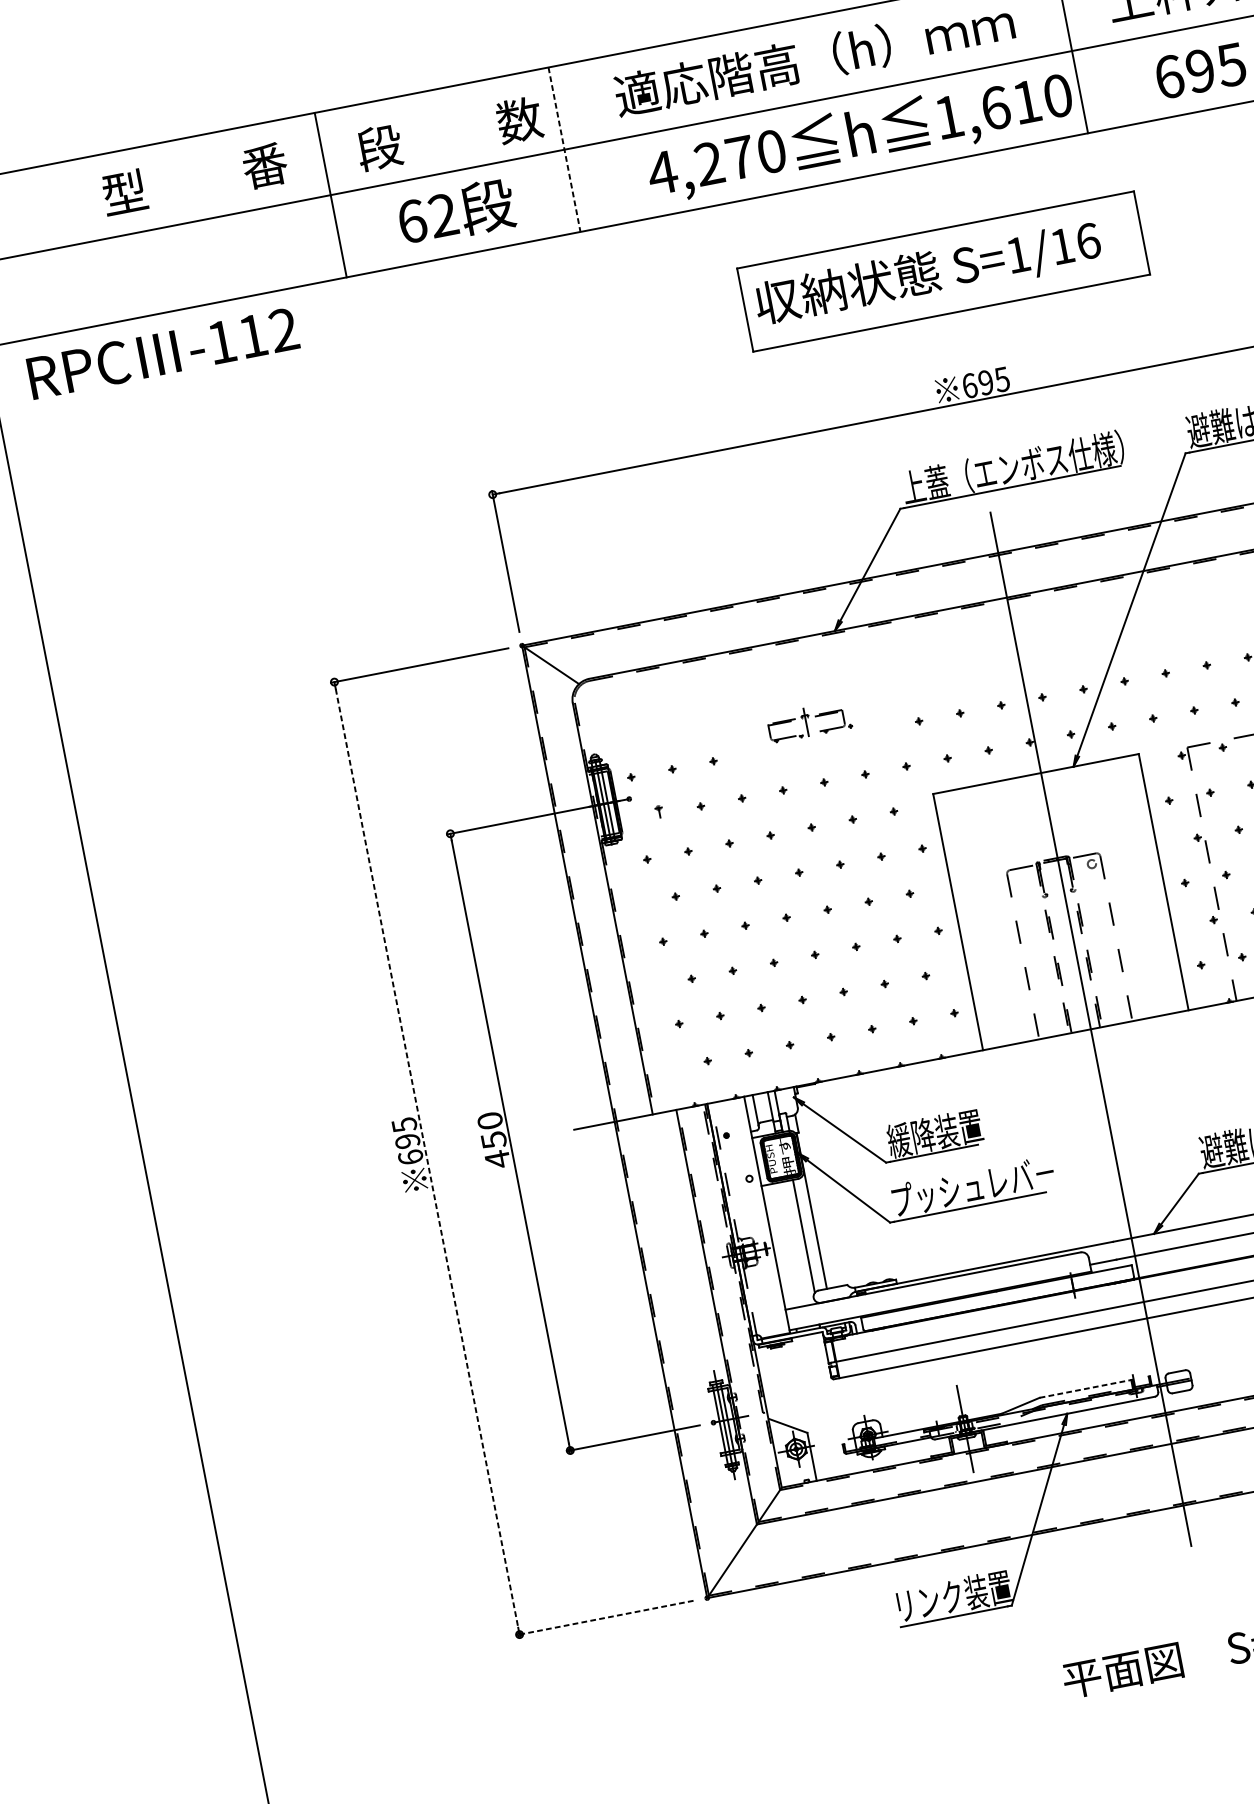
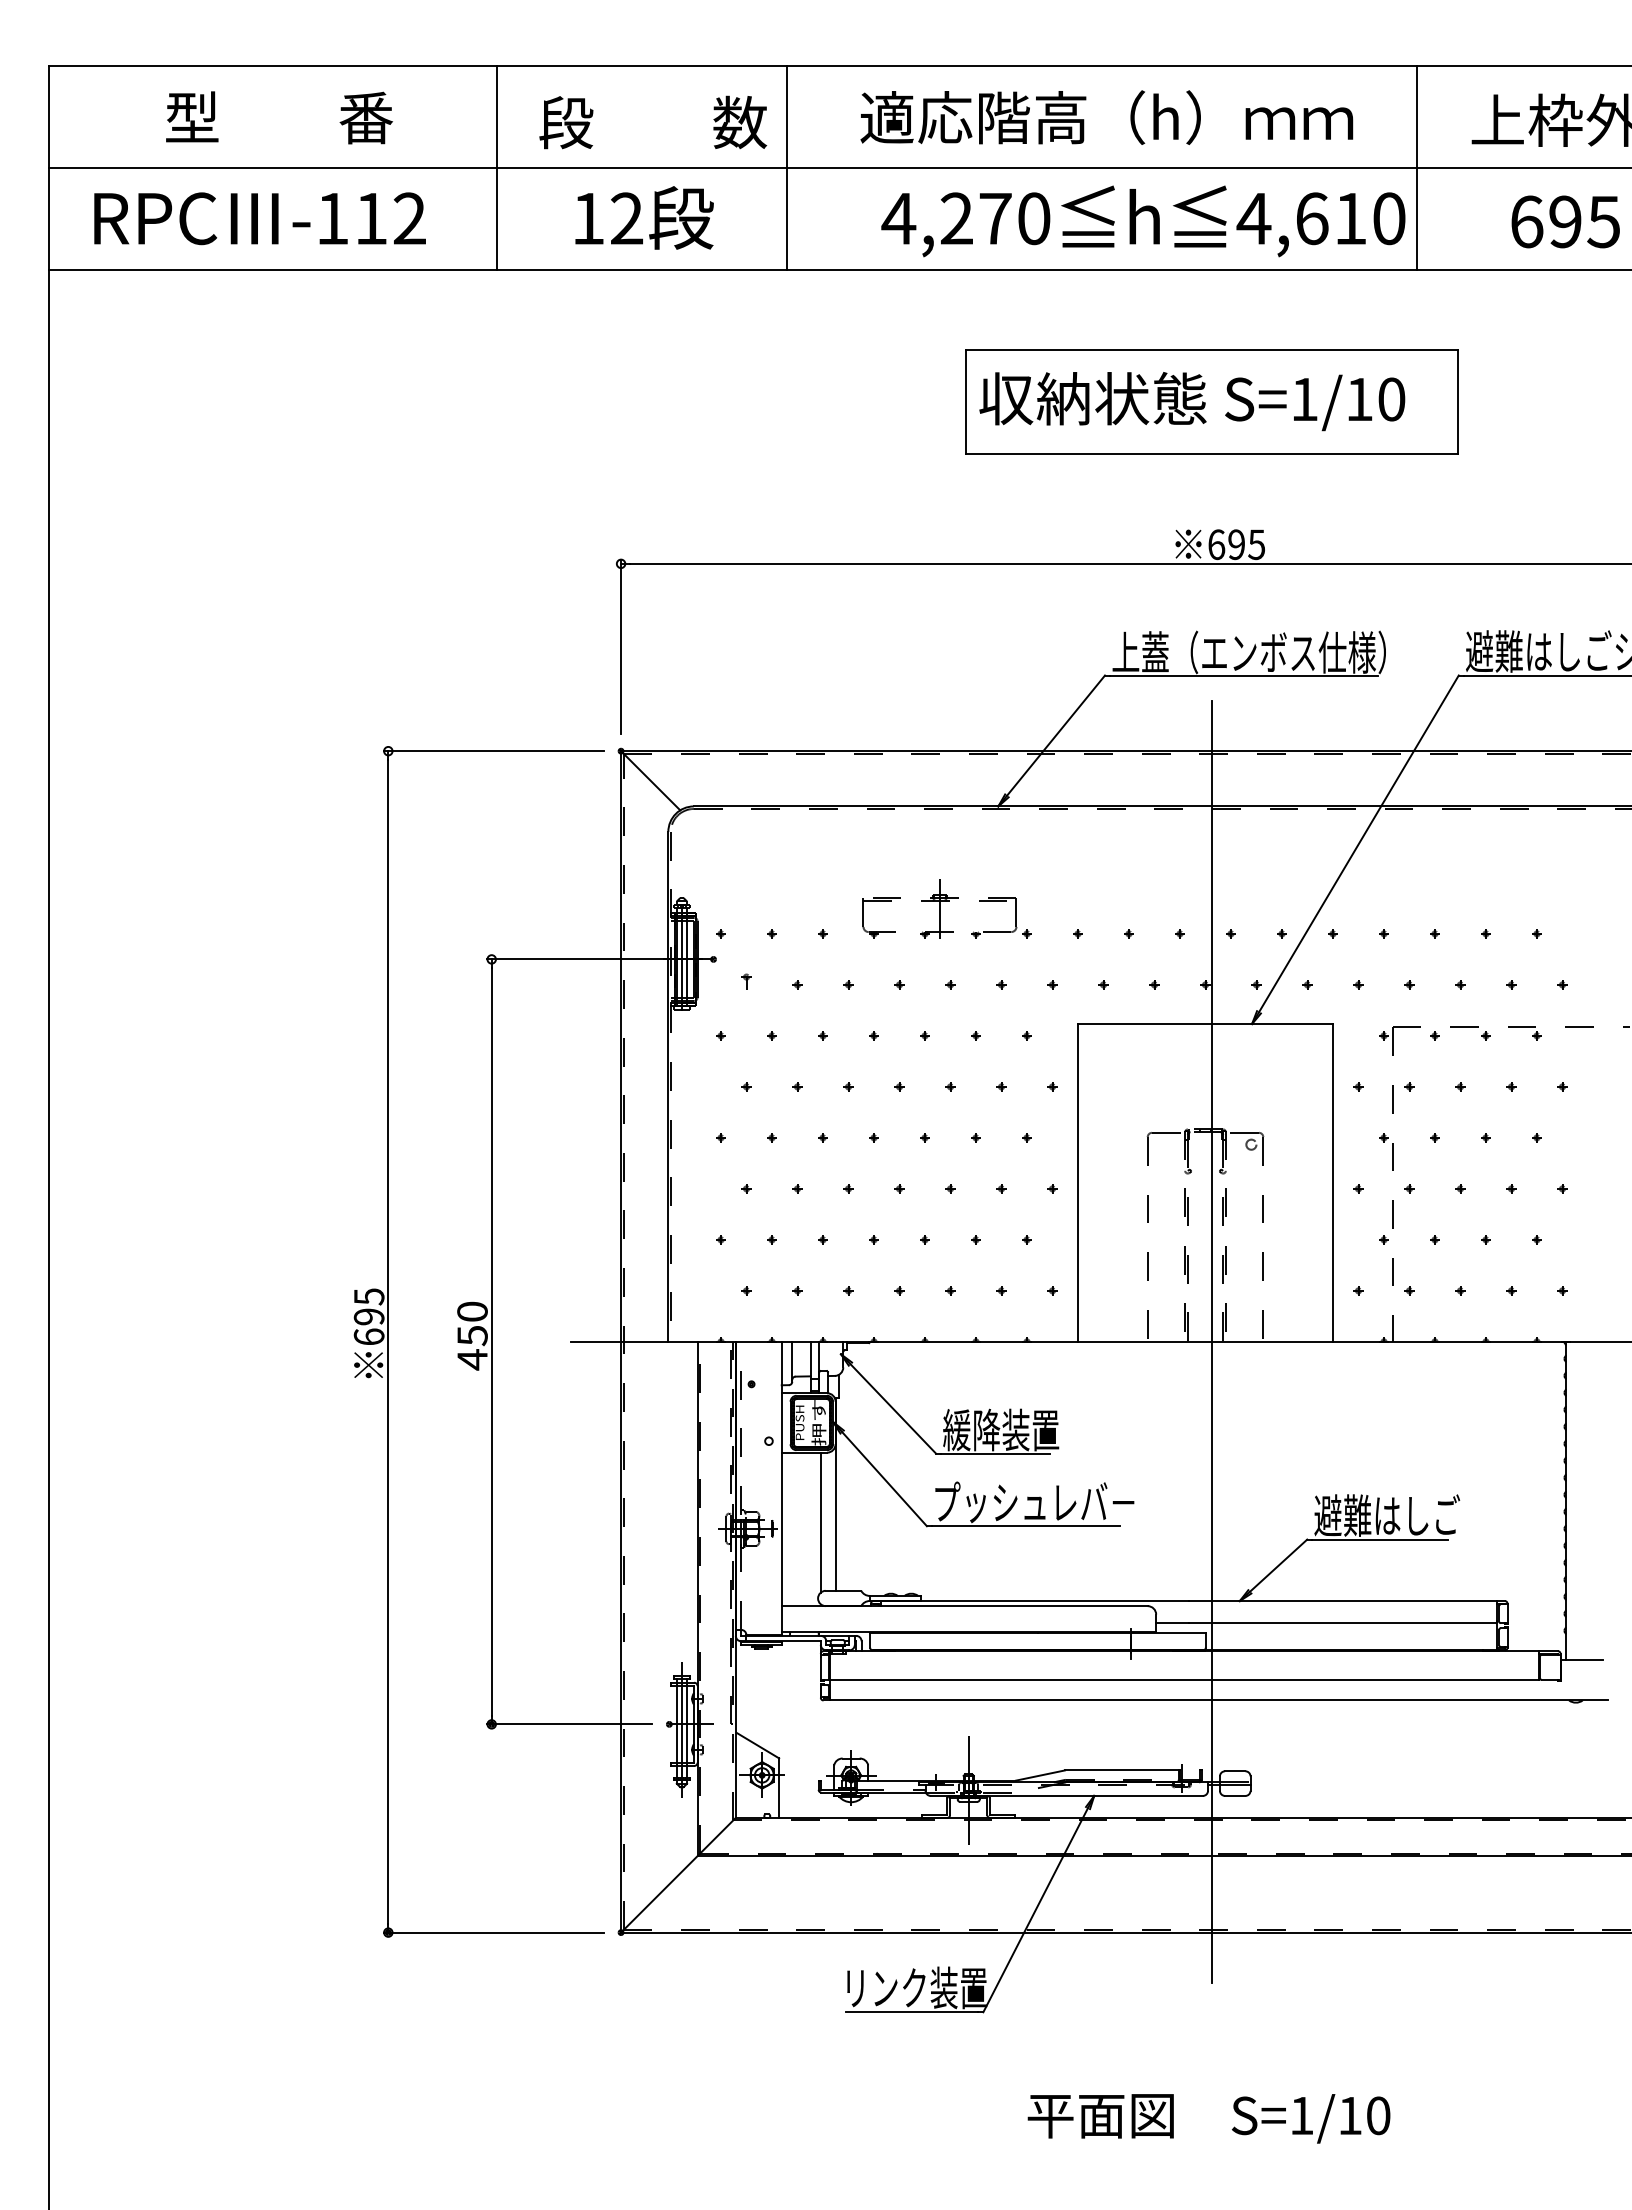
text: (948, 117) -> (1253, 218), 1,610 -> 4,610
line: (564, 149) -> (786, 168), dashed -> solid
text: (194, 179) -> (279, 117), moved
text: (412, 221) -> (588, 218), 62 -> 12
text: (1088, 241) -> (1391, 399), S=1/16 -> S=1/10
text: (162, 353) -> (259, 218), moved
part: (809, 721) -> (946, 908), size x1.67
line: (427, 1158) -> (388, 1342), dashed -> solid
line: (1086, 1388) -> (1122, 1770), dashed -> solid
line: (604, 1618) -> (493, 1932), dashed -> solid

